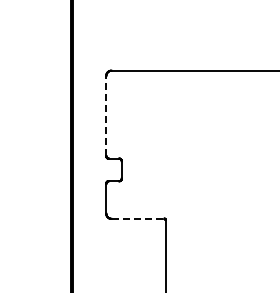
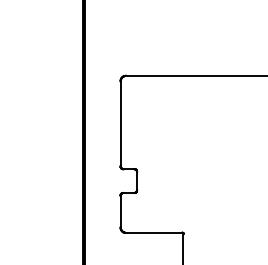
line: (106, 115) -> (120, 123), dashed -> solid
line: (138, 218) -> (154, 232), dashed -> solid

